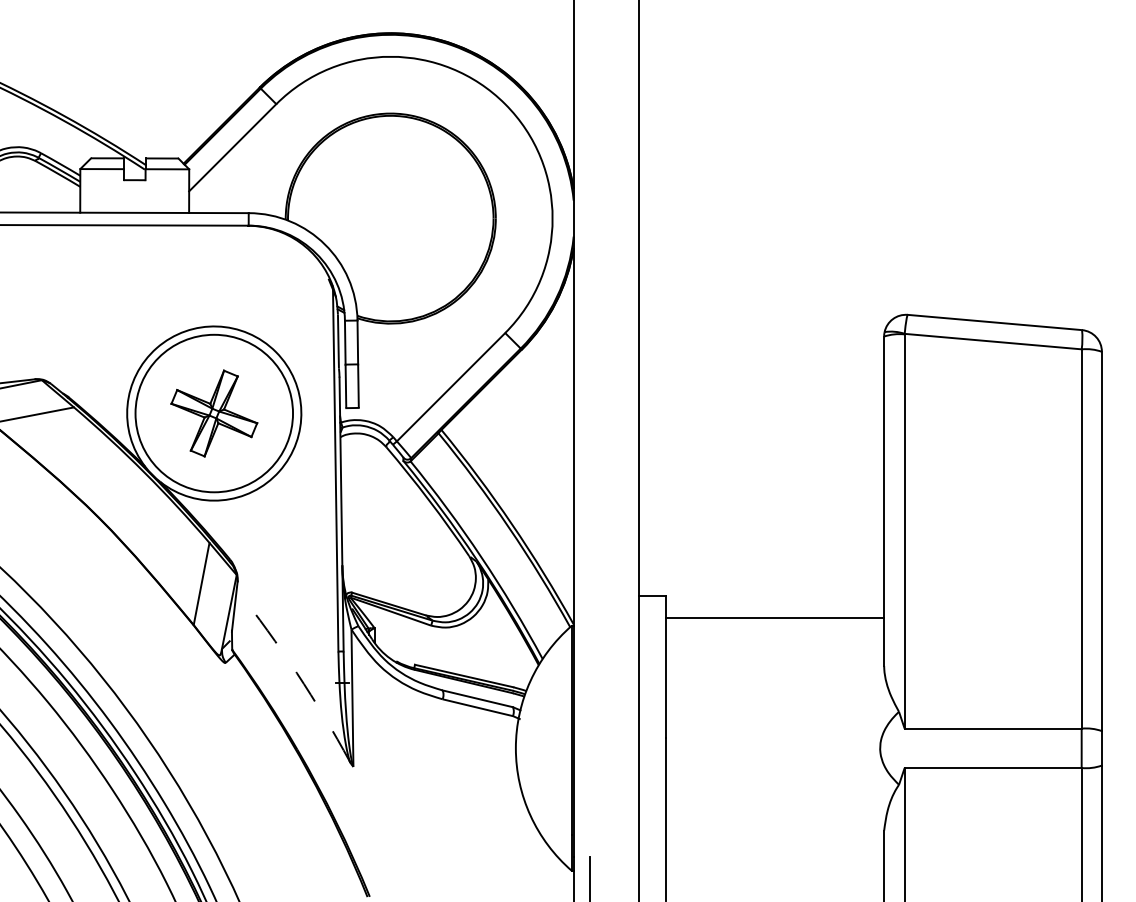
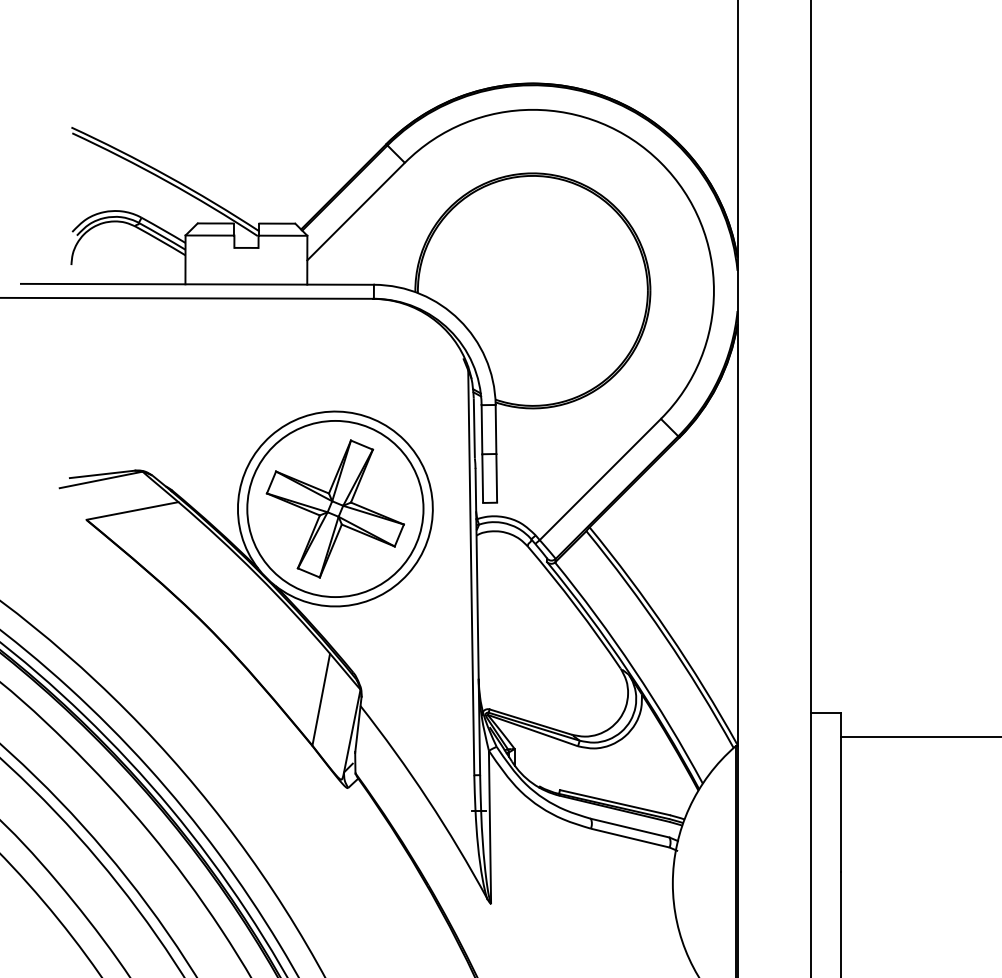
part: (214, 413) -> (335, 508), size x1.43
arc: (296, 673) -> (427, 799), dashed -> solid

